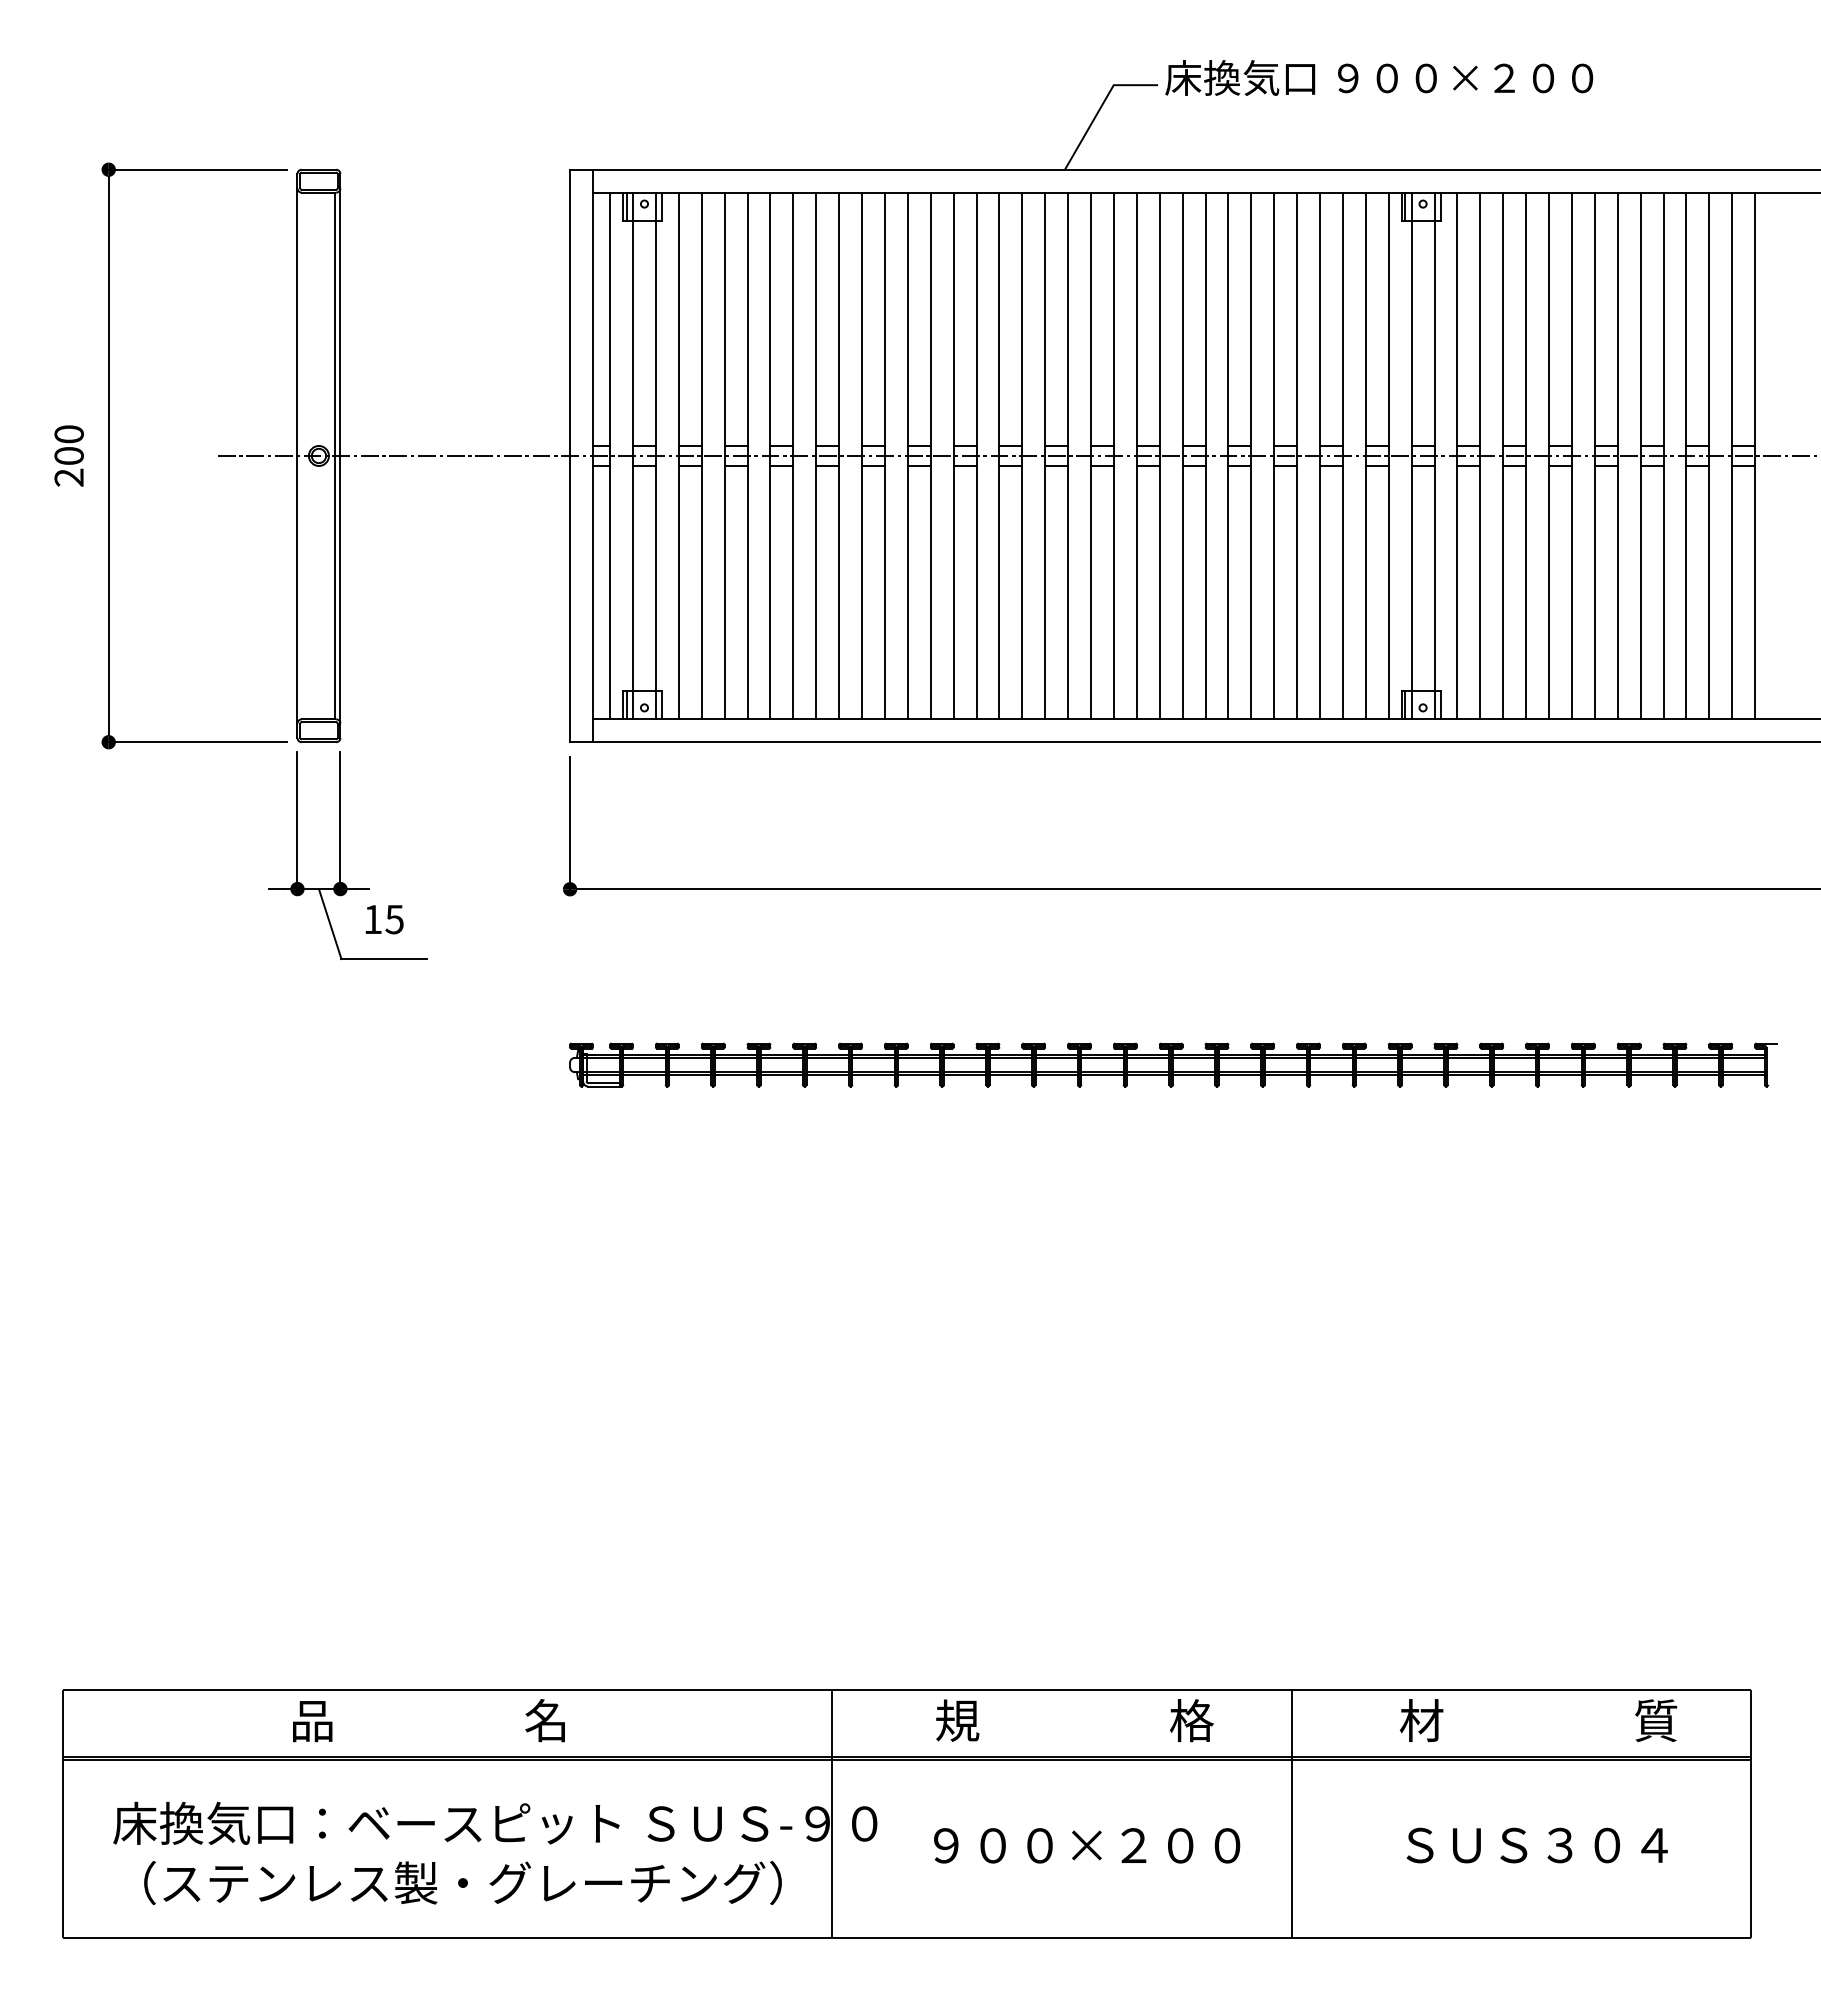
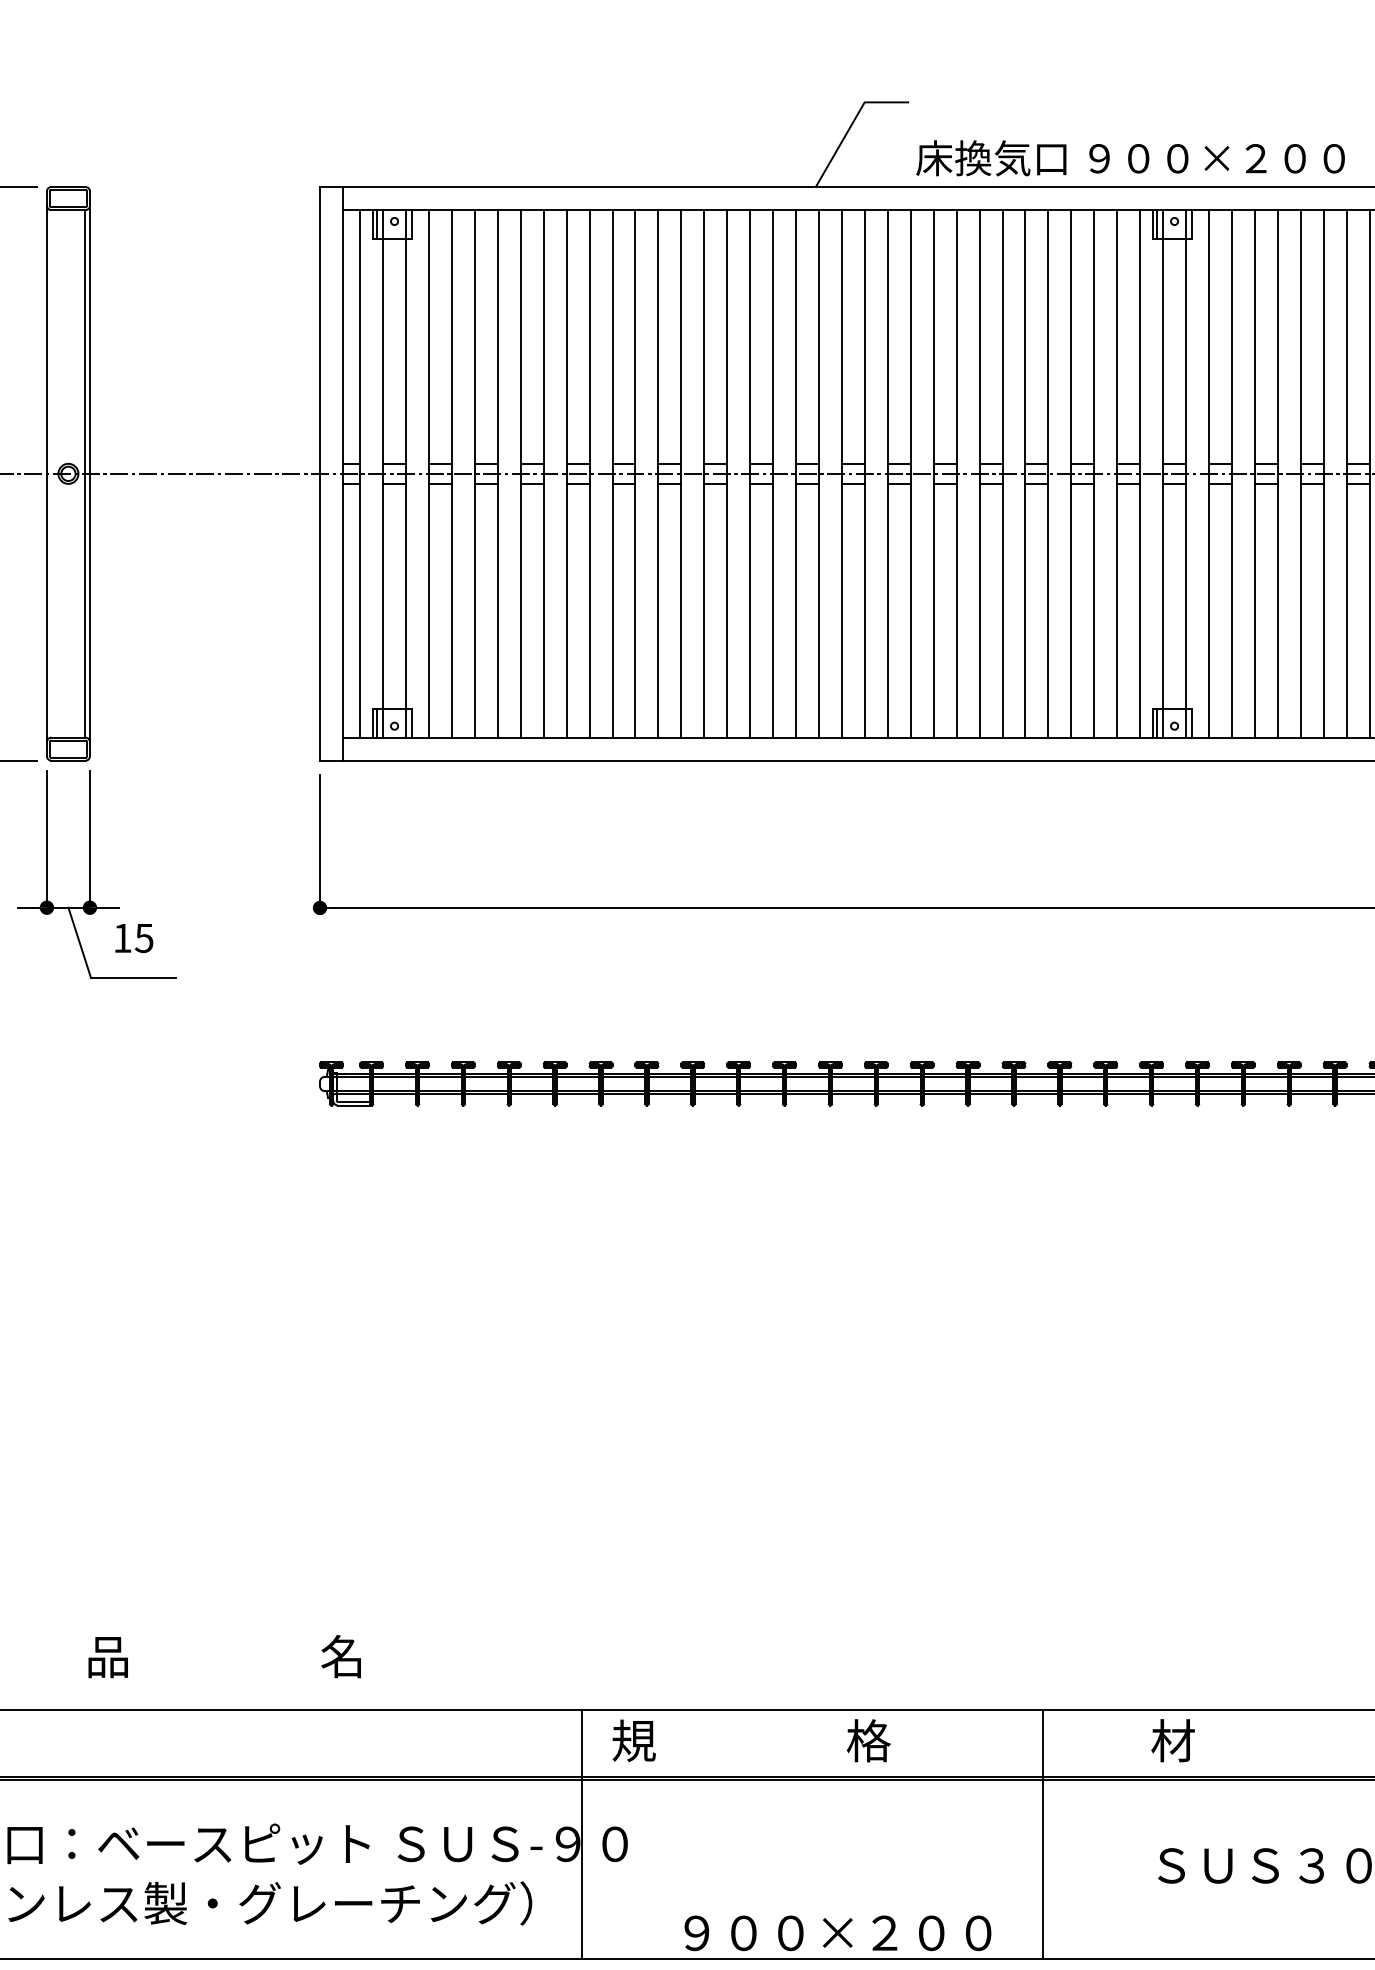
text: (1379, 77) -> (1130, 157), moved
text: (428, 1720) -> (224, 1656), moved
text: (1074, 1720) -> (751, 1740), moved
text: (1087, 1845) -> (838, 1932), moved

